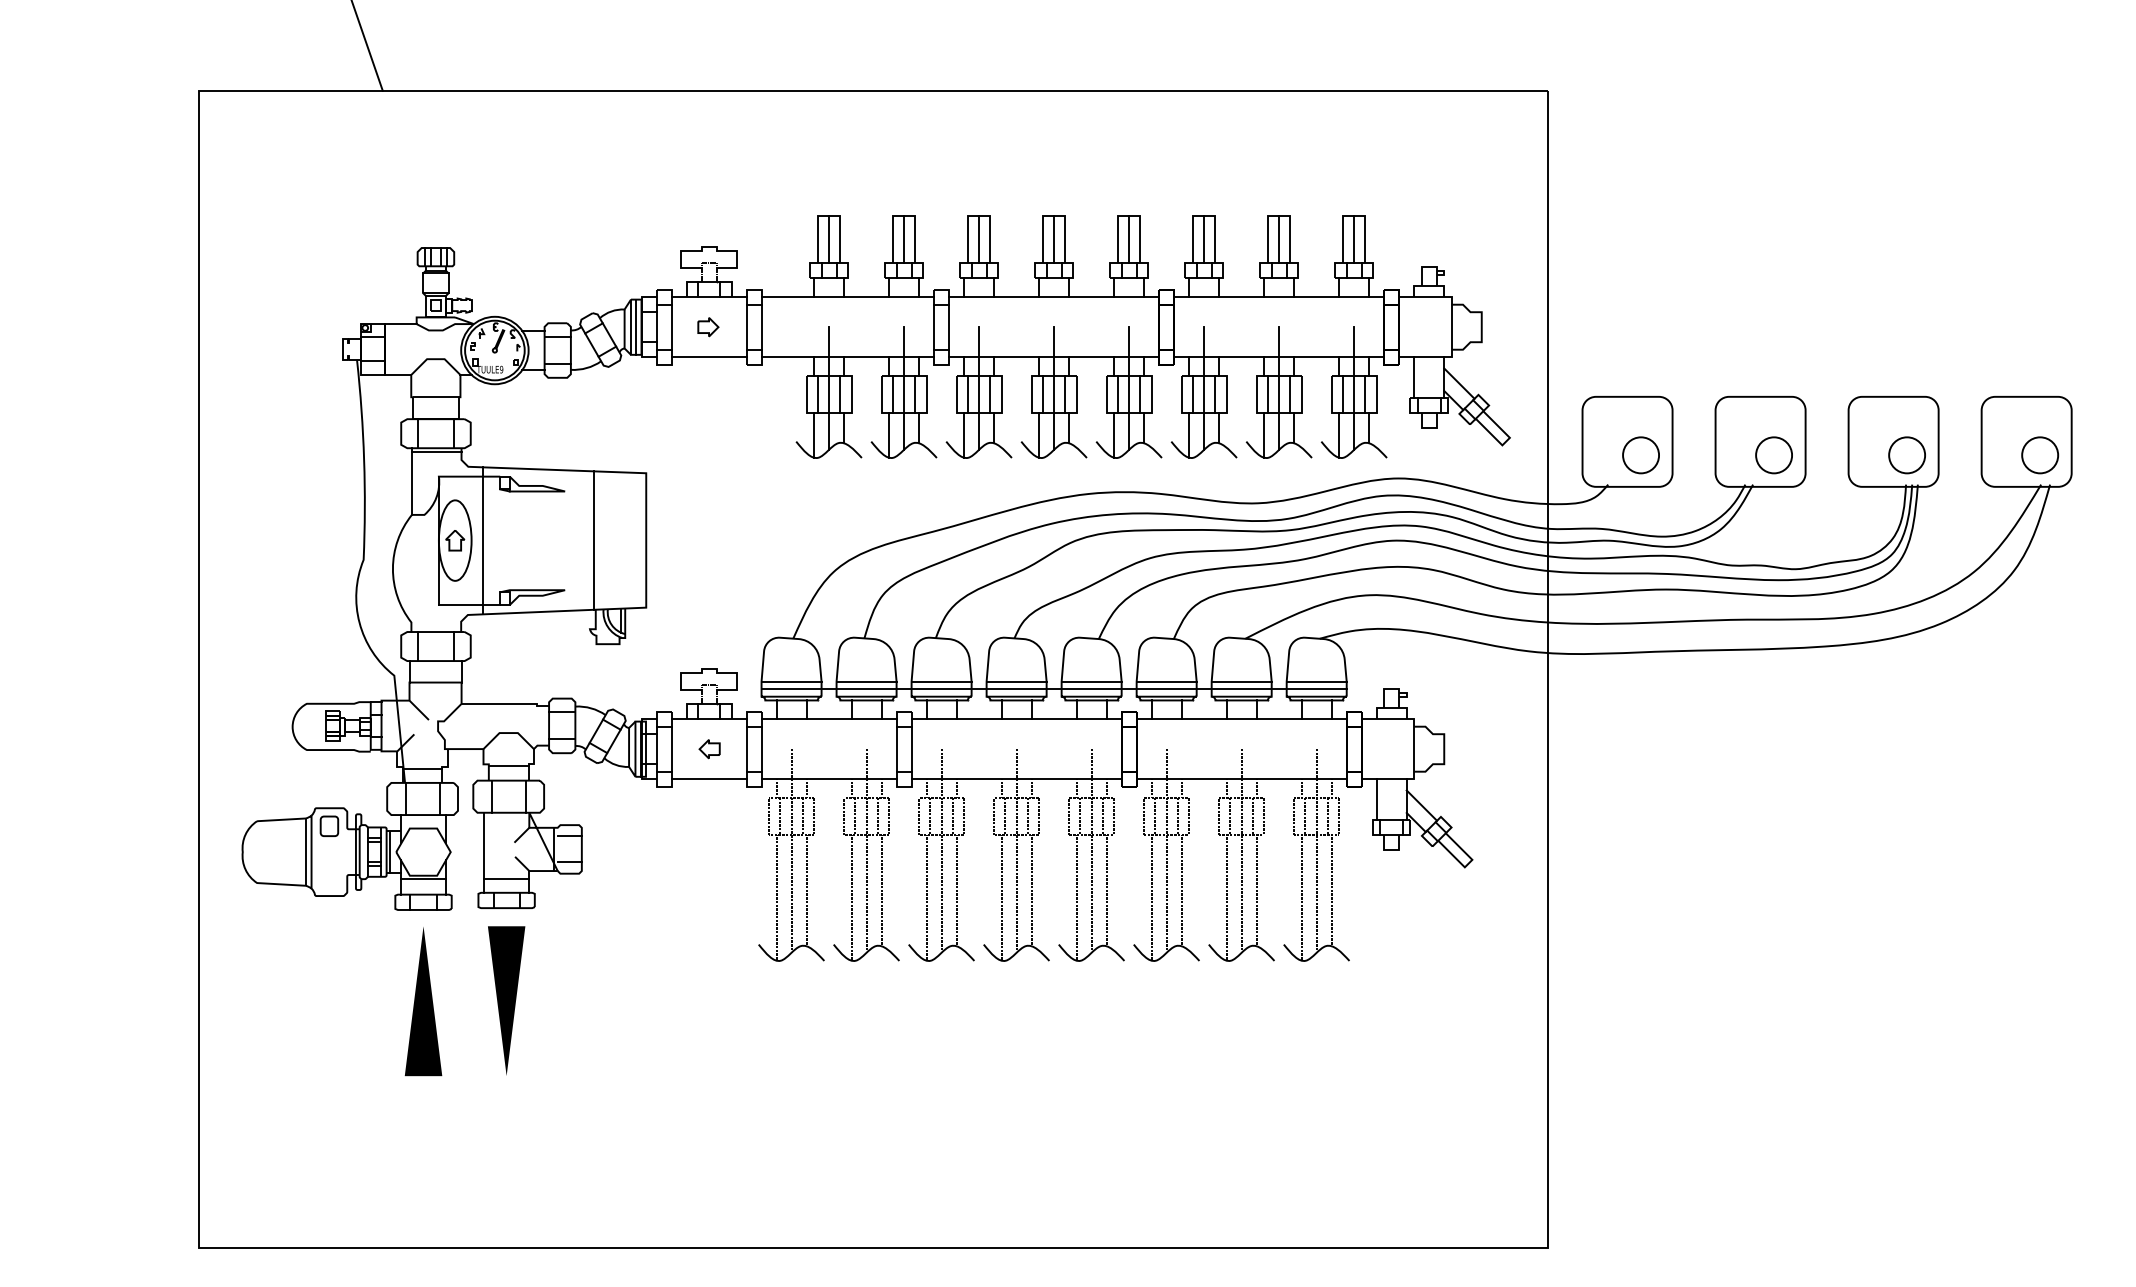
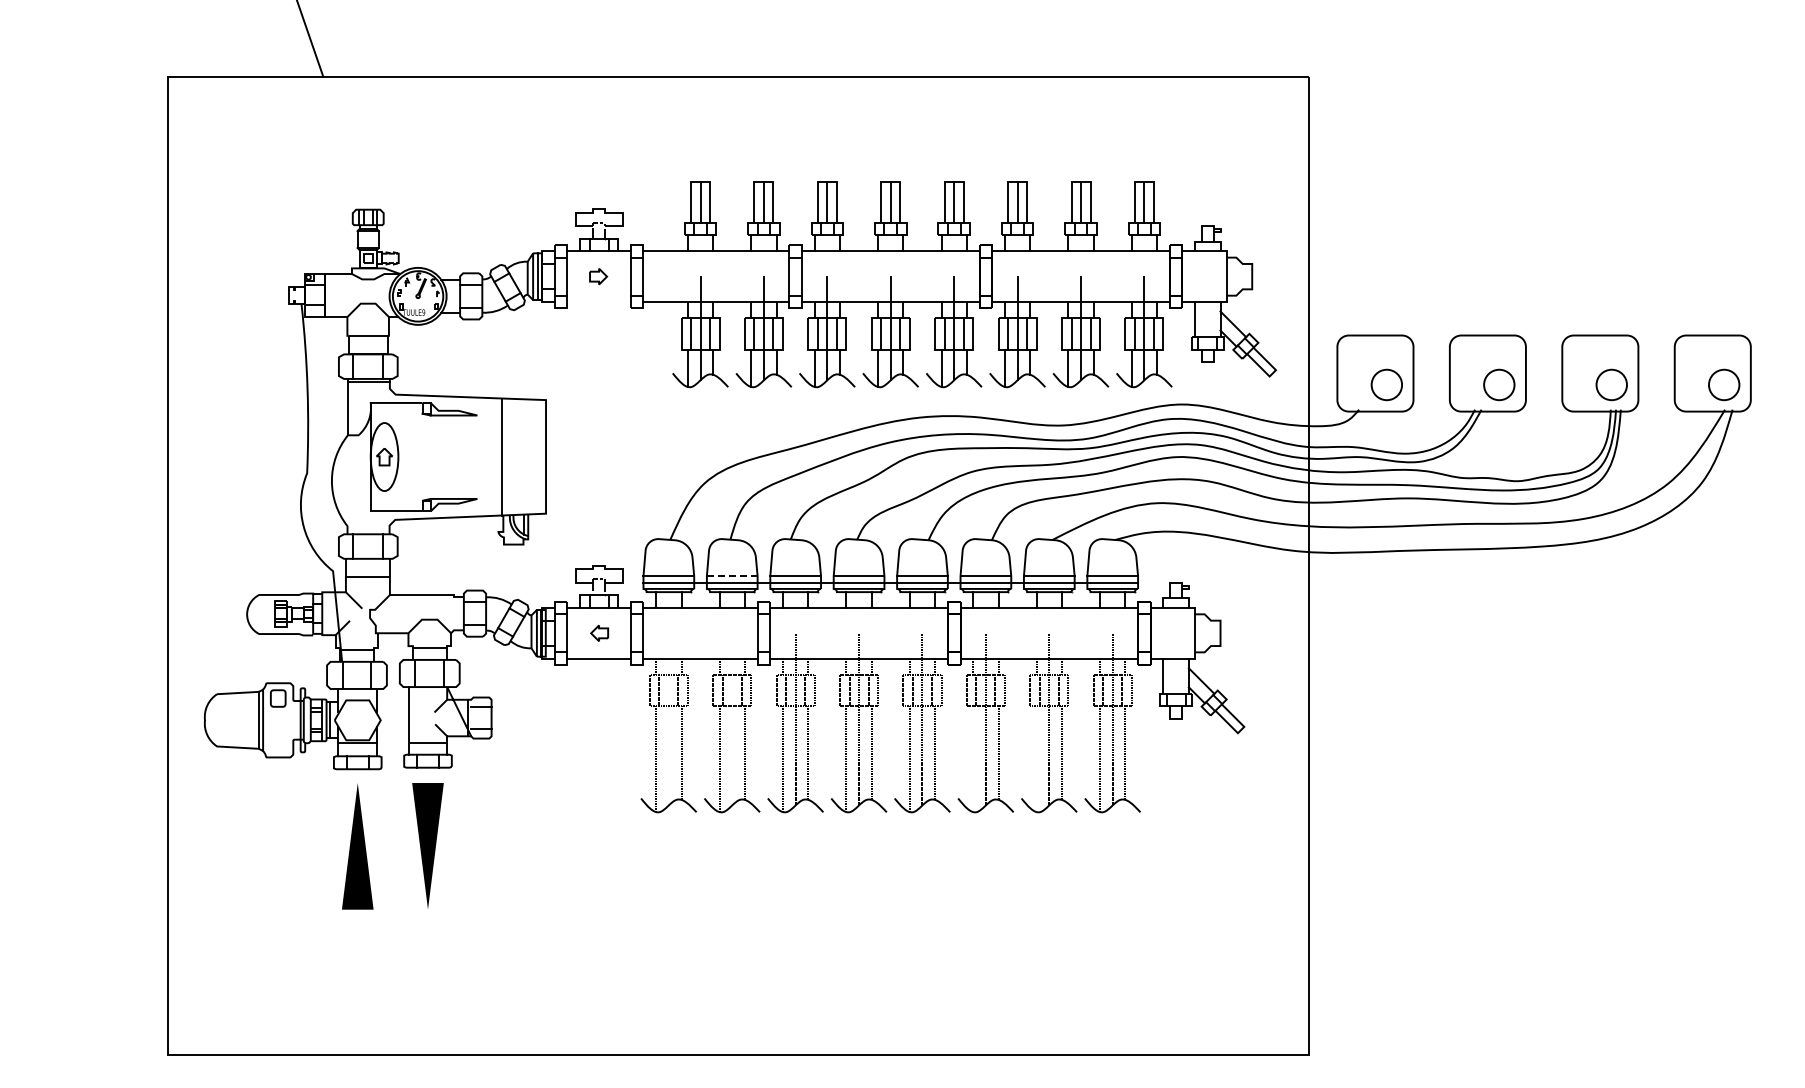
line: (708, 357) -> (598, 302), removed
line: (483, 541) -> (408, 457), removed
line: (866, 681) -> (732, 576), solid -> dashed
line: (791, 851) -> (668, 719), removed
line: (866, 851) -> (732, 719), removed
line: (1152, 898) -> (973, 759), removed
line: (1226, 898) -> (1036, 759), removed

